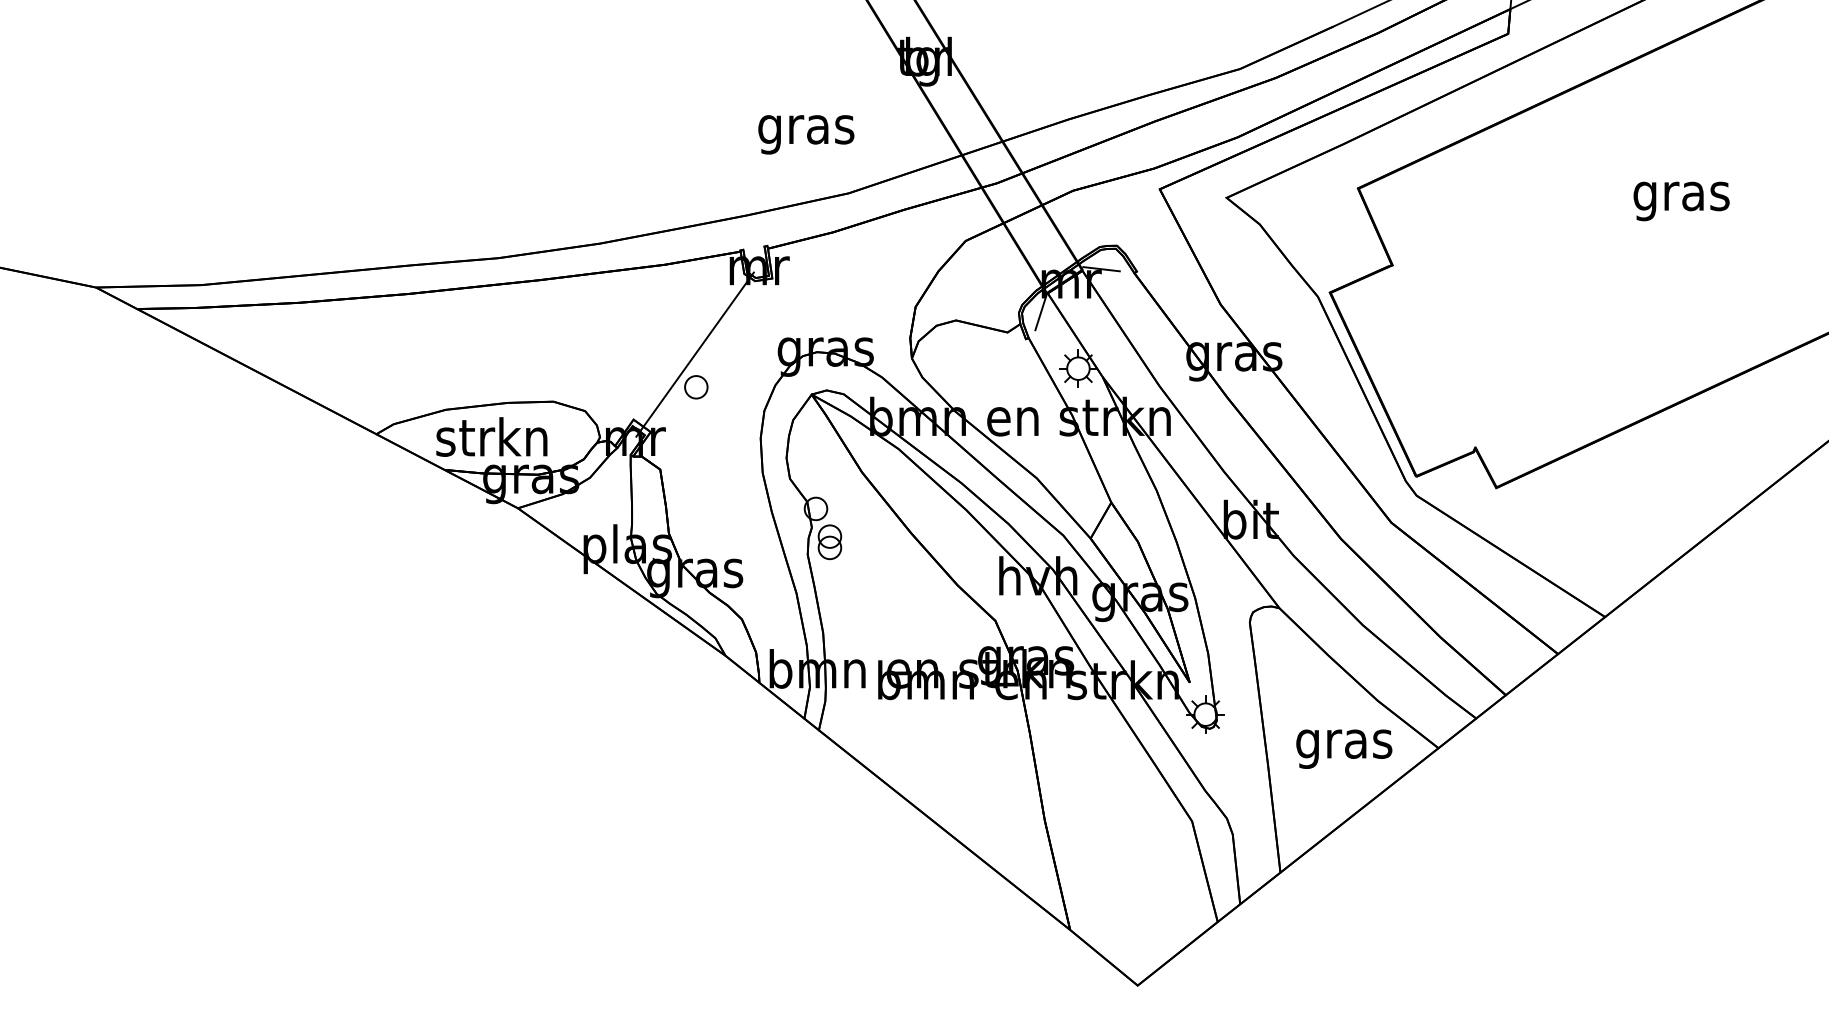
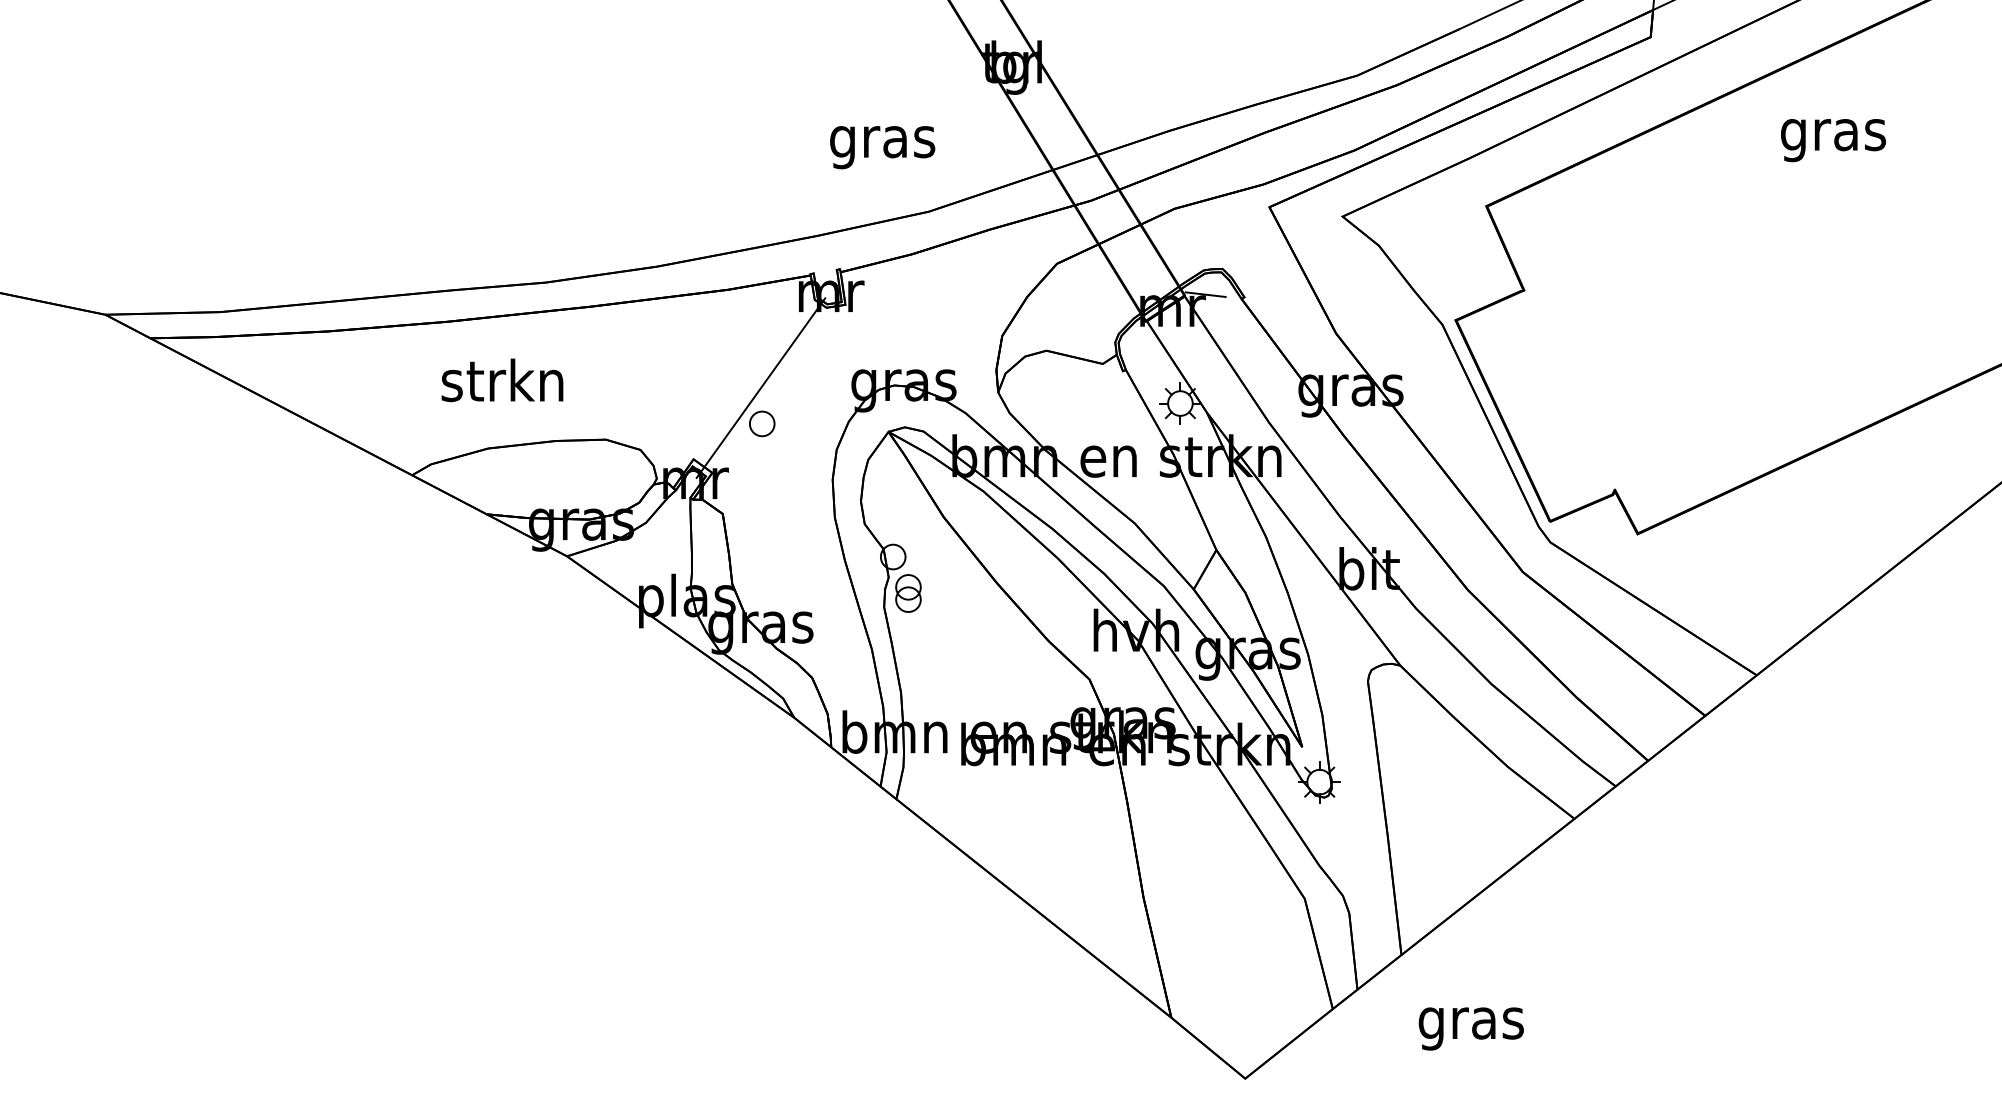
text: (1681, 201) -> (1833, 140), moved
line: (1041, 312) -> (1139, 342), removed
text: (491, 437) -> (502, 380), moved
text: (1343, 748) -> (1470, 1028), moved

